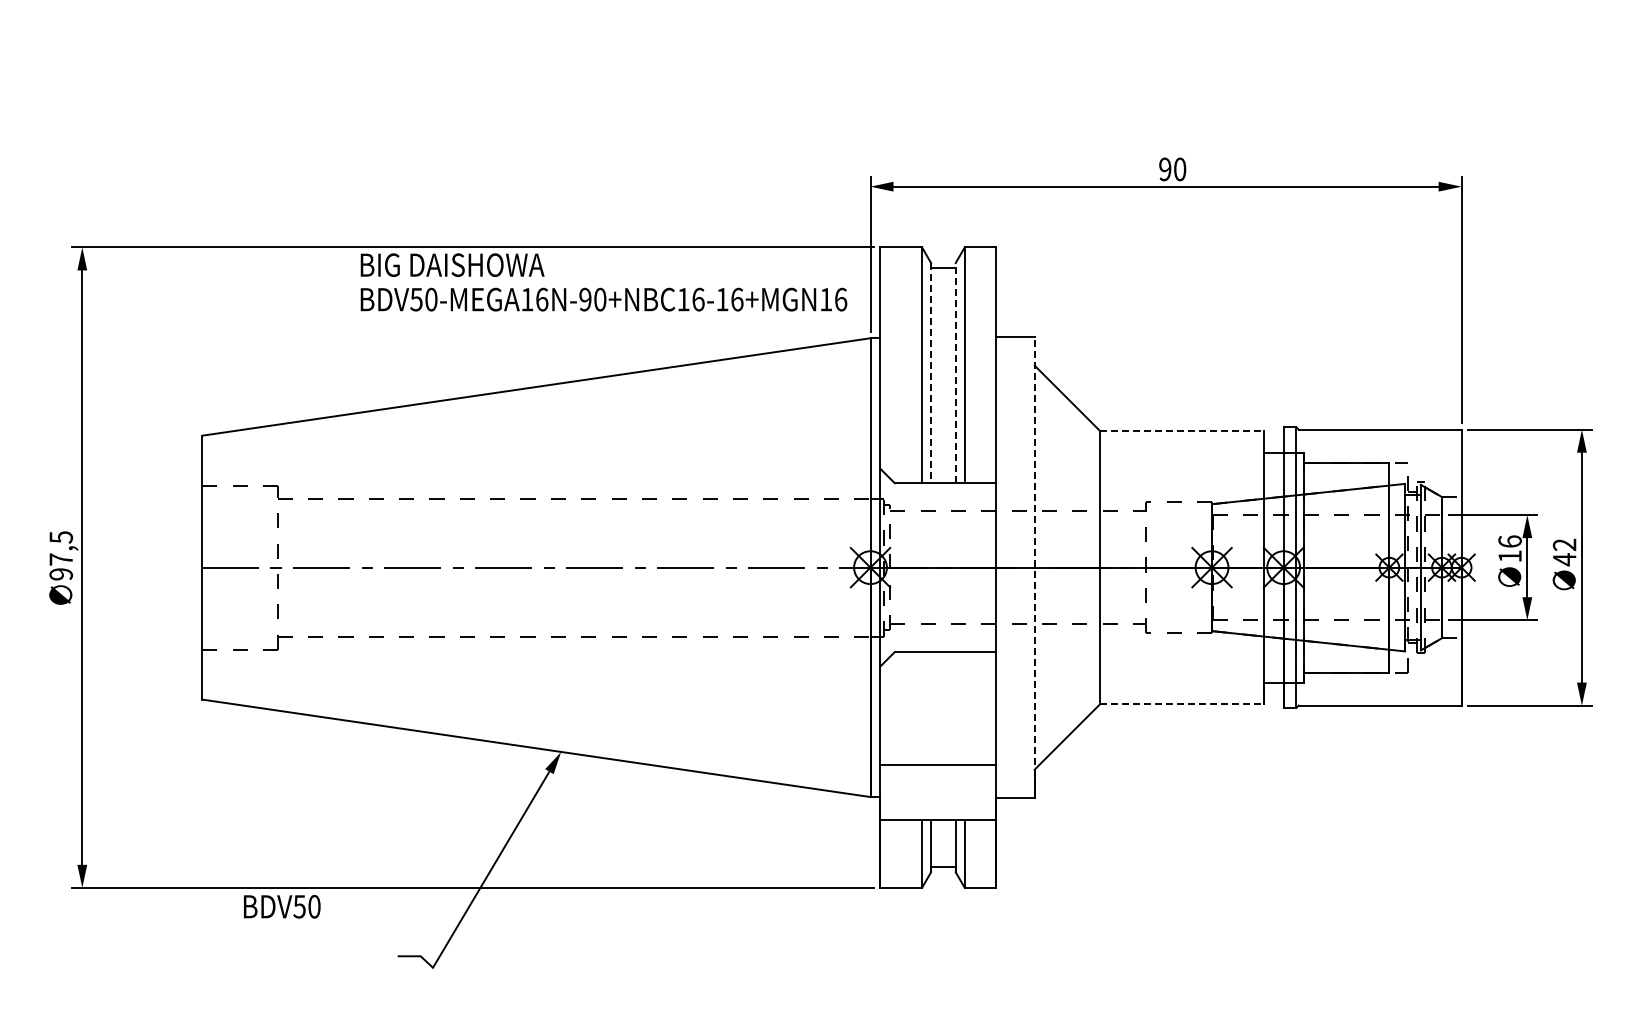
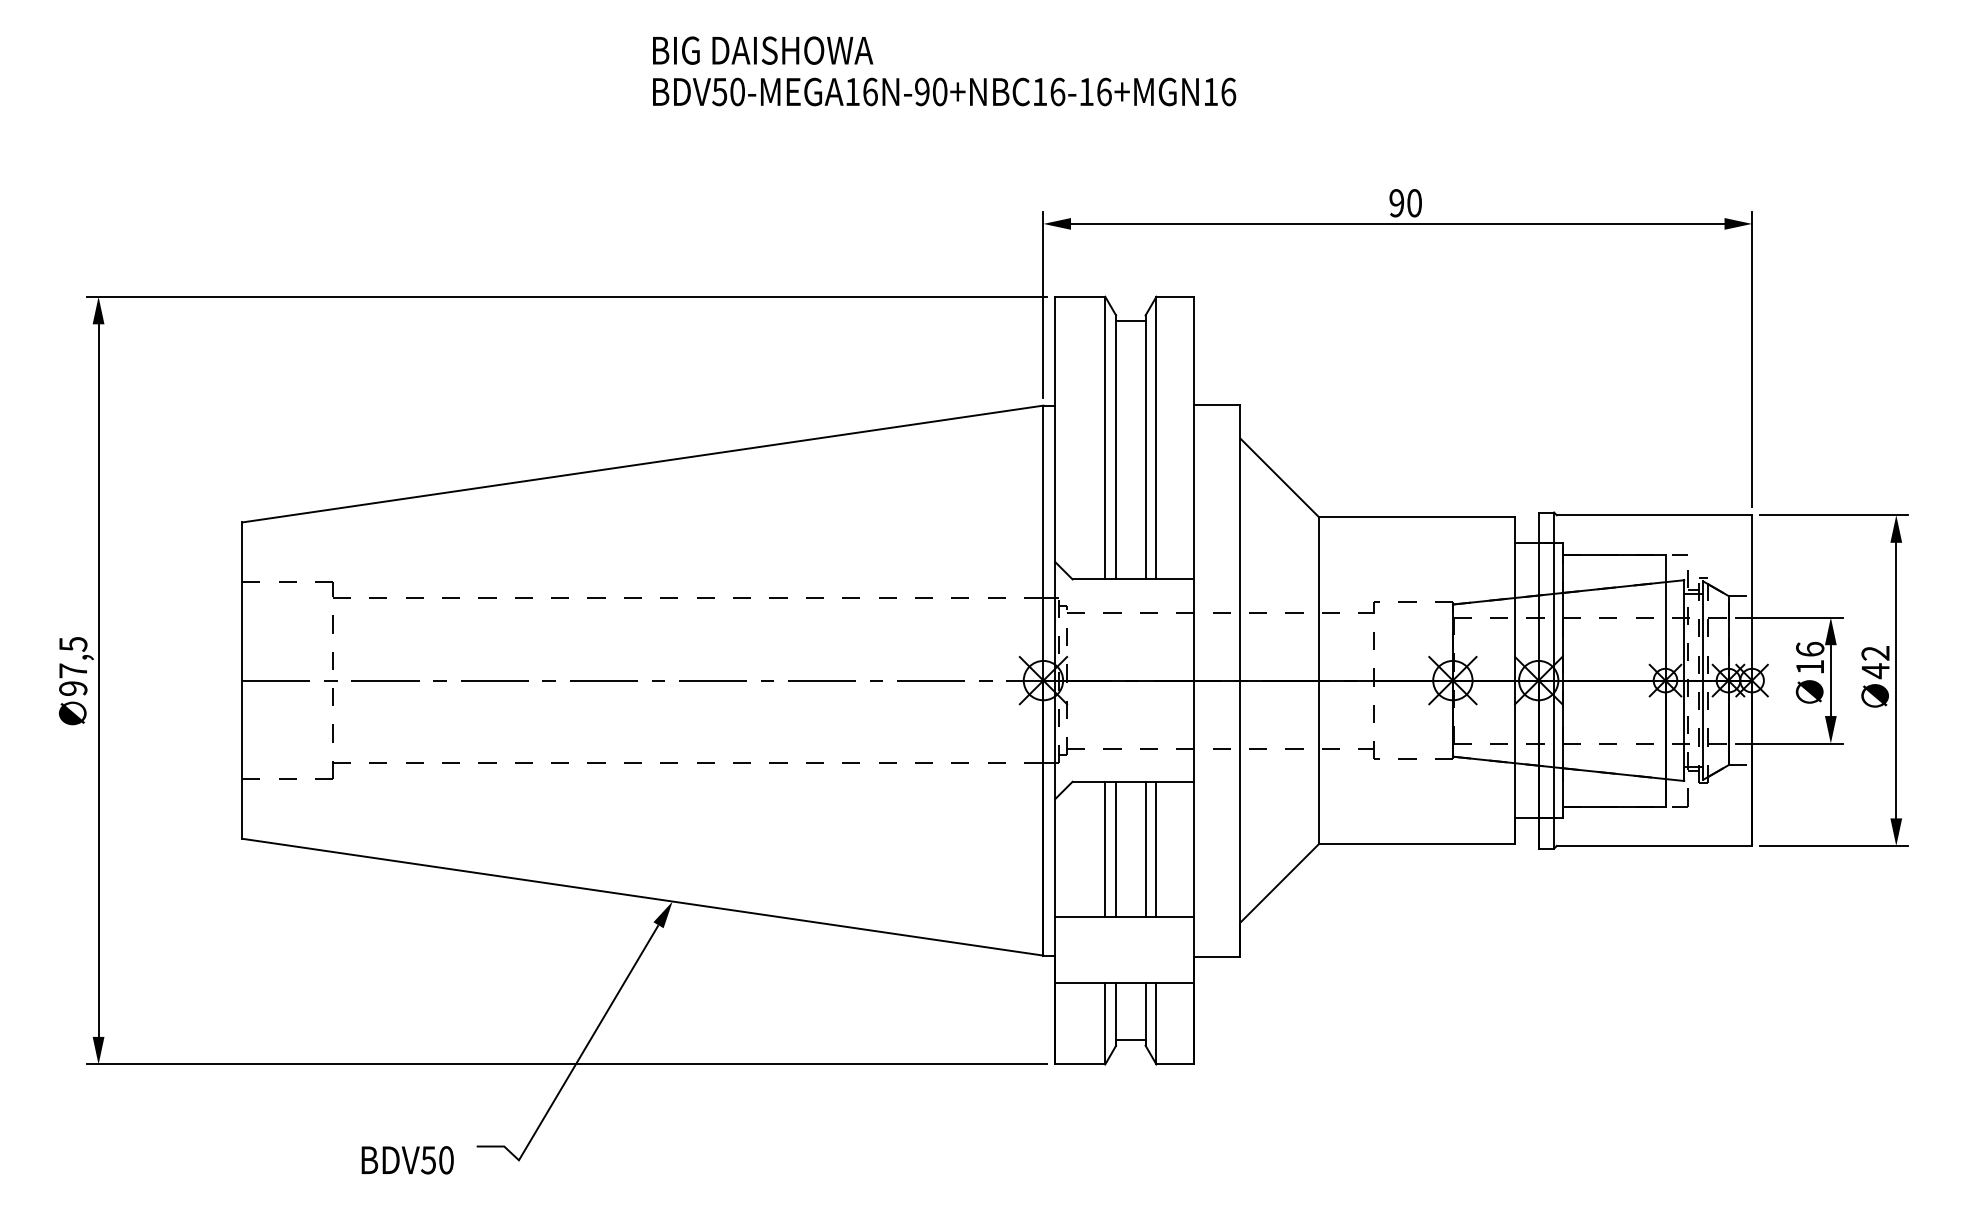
text: (603, 282) -> (943, 71), moved
line: (955, 372) -> (1145, 446), dashed -> solid
line: (931, 373) -> (1116, 447), dashed -> solid
line: (1182, 431) -> (1417, 517), dashed -> solid
line: (1034, 567) -> (1240, 680), dashed -> solid
line: (1182, 703) -> (1417, 843), dashed -> solid
line: (922, 708) -> (1105, 849), added
line: (931, 708) -> (1116, 849), added
line: (955, 708) -> (1145, 849), added
line: (964, 708) -> (1156, 849), added
text: (282, 906) -> (408, 1159), moved

